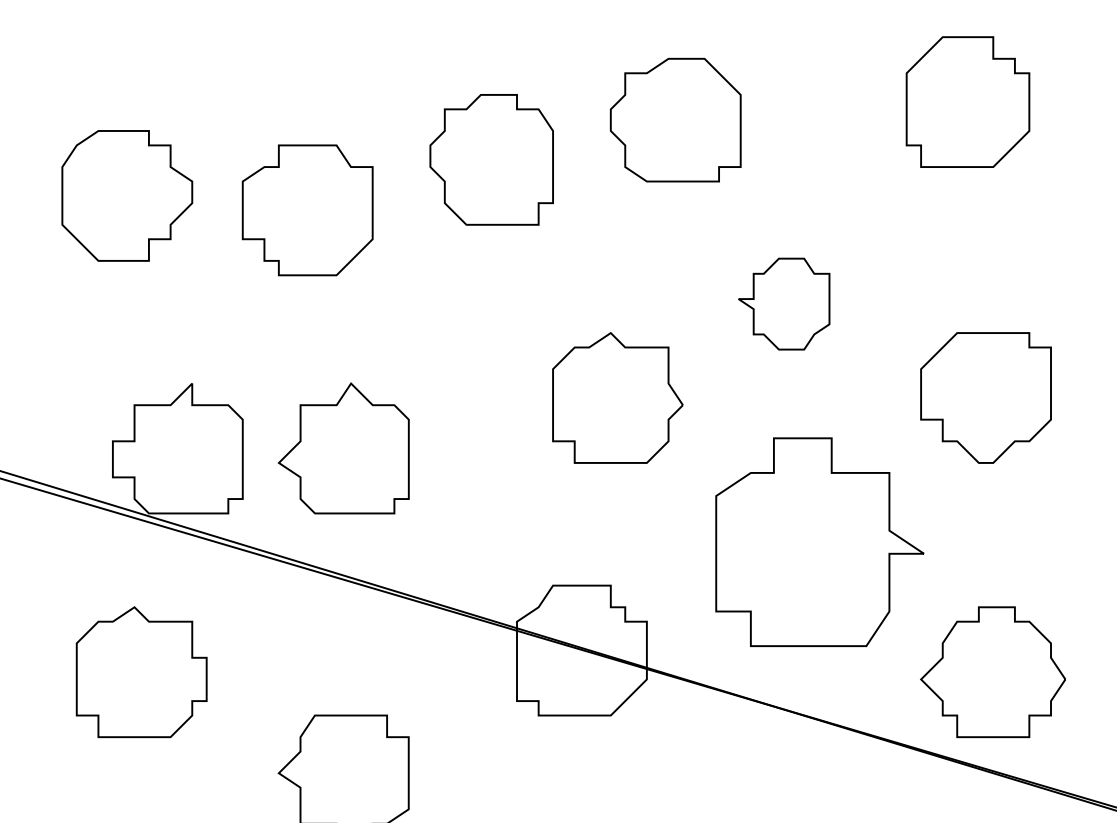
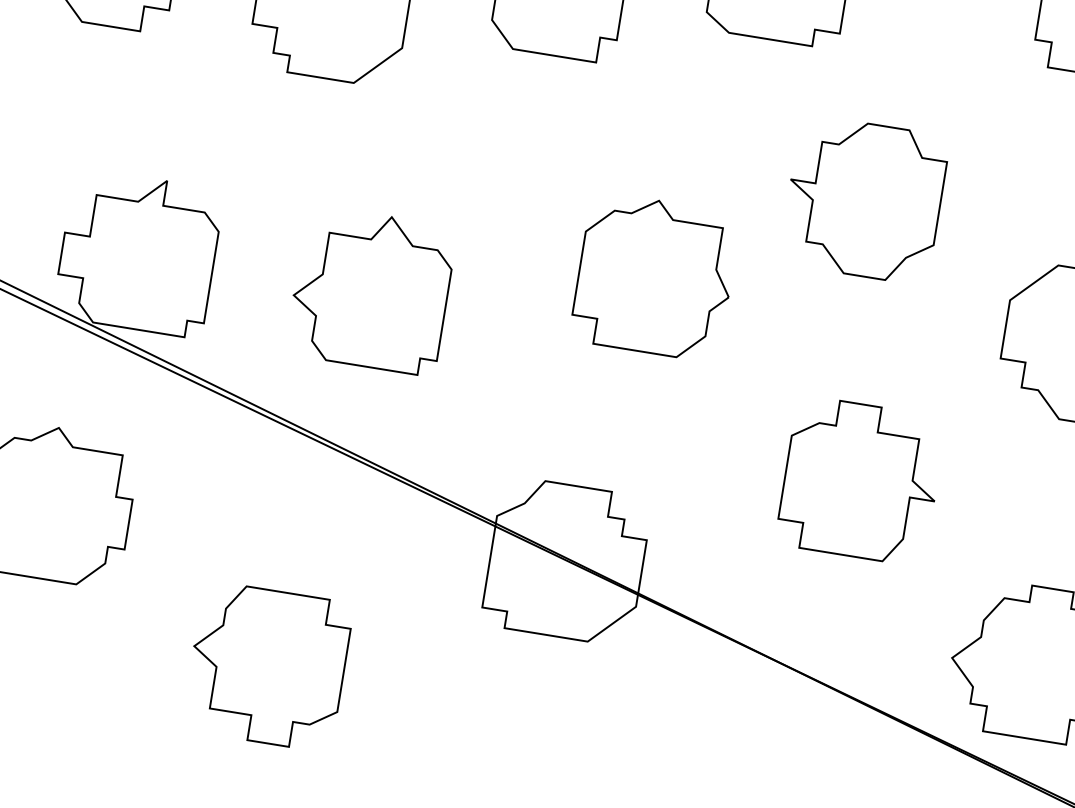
part: (783, 303) -> (863, 198), size x1.43
part: (343, 448) -> (370, 290), moved
part: (819, 542) -> (860, 481), size x0.62

